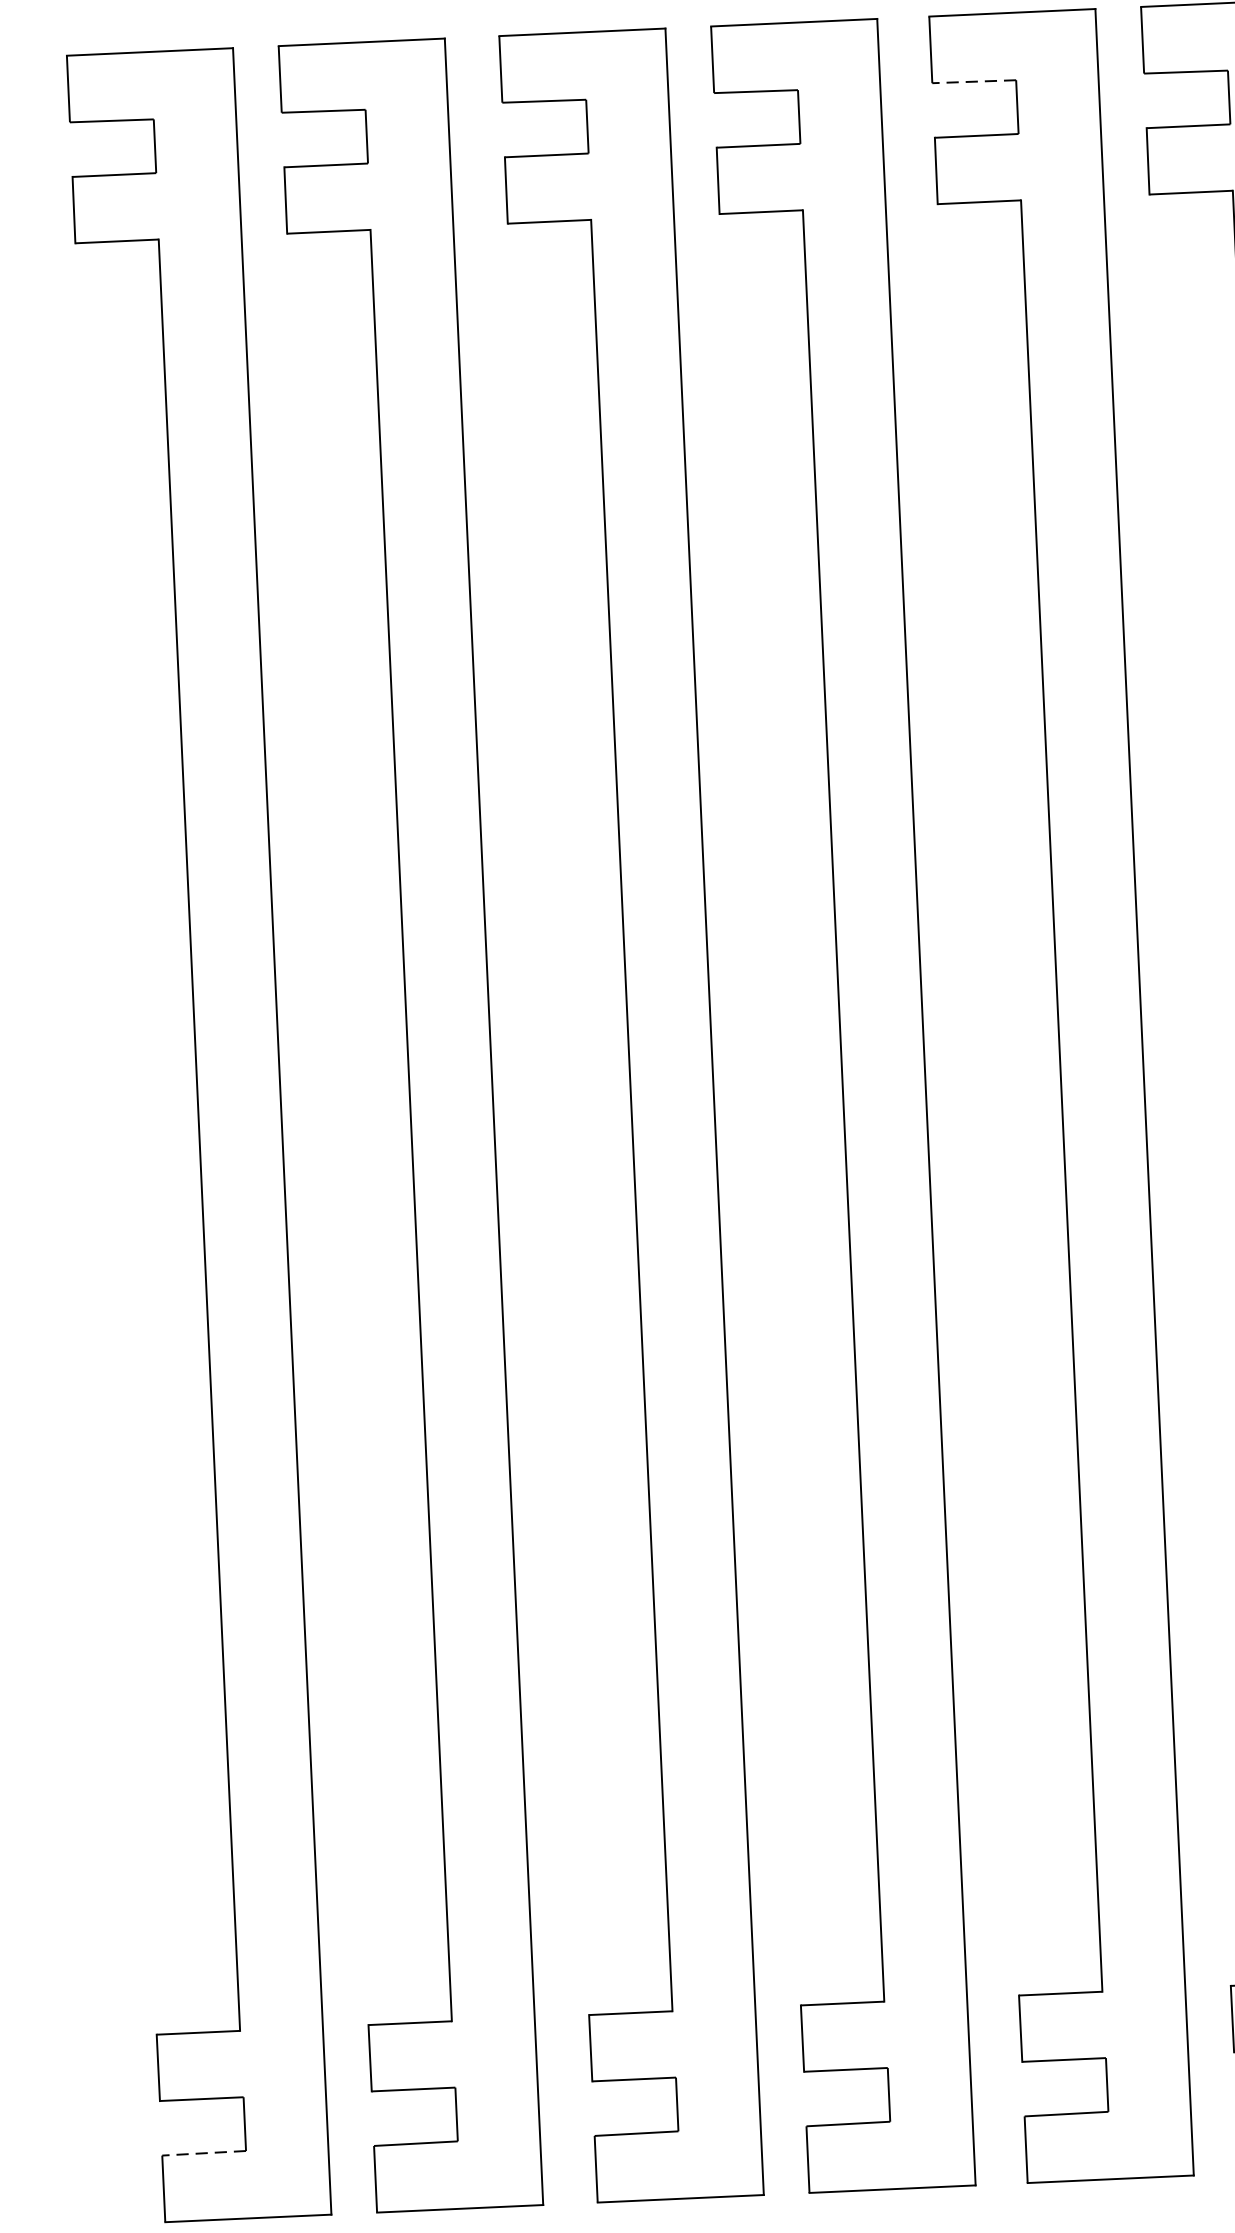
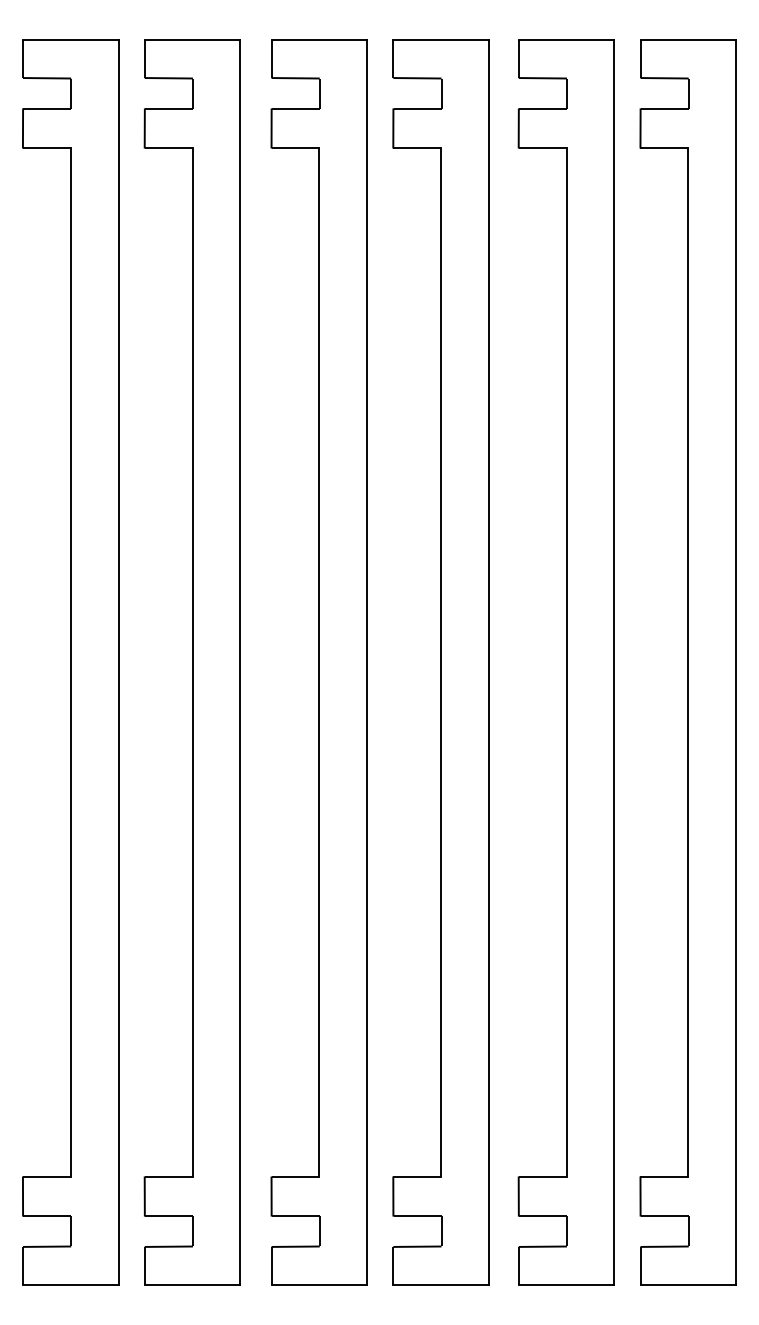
line: (973, 82) -> (542, 78), dashed -> solid
line: (203, 2152) -> (46, 1246), dashed -> solid

